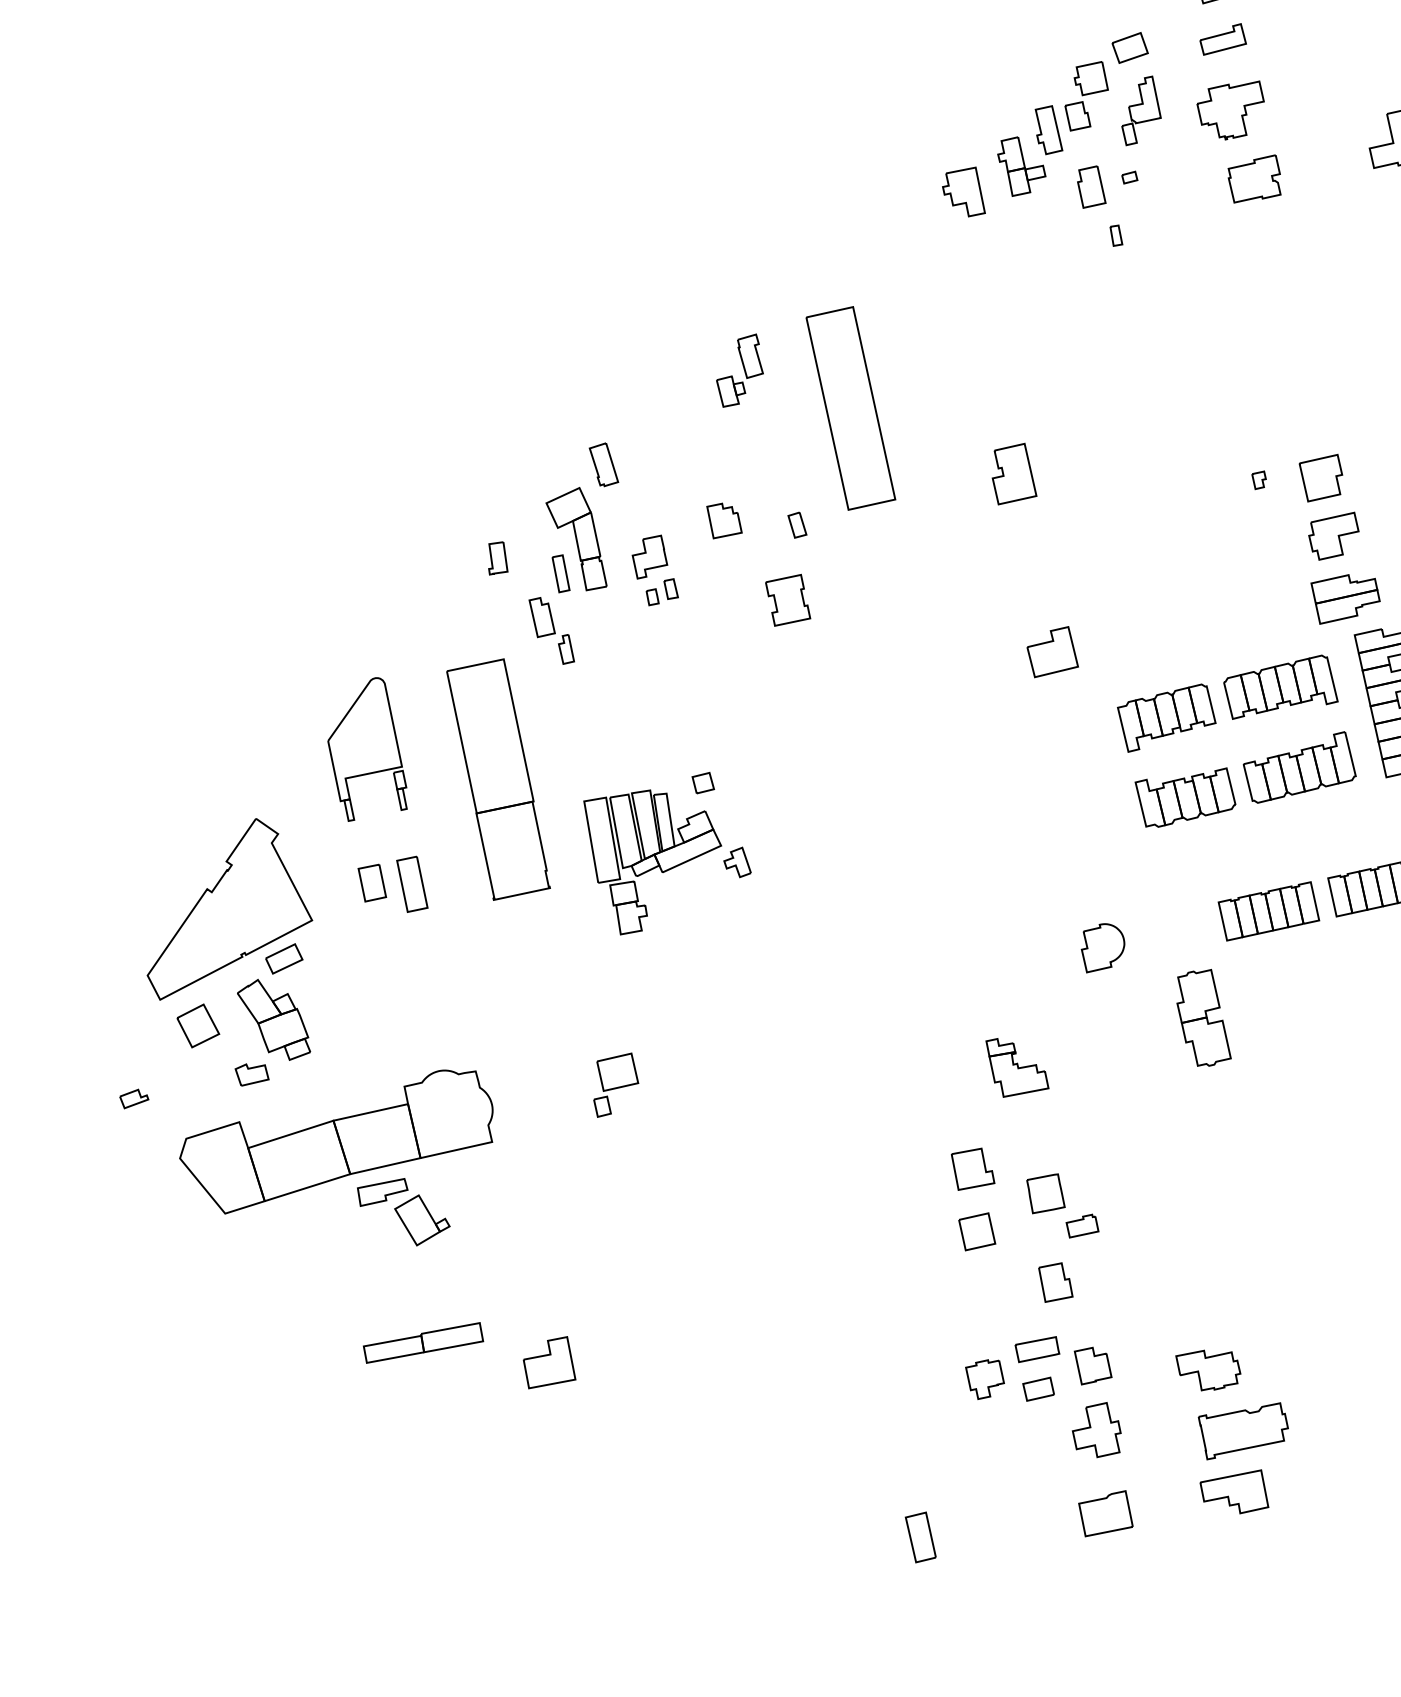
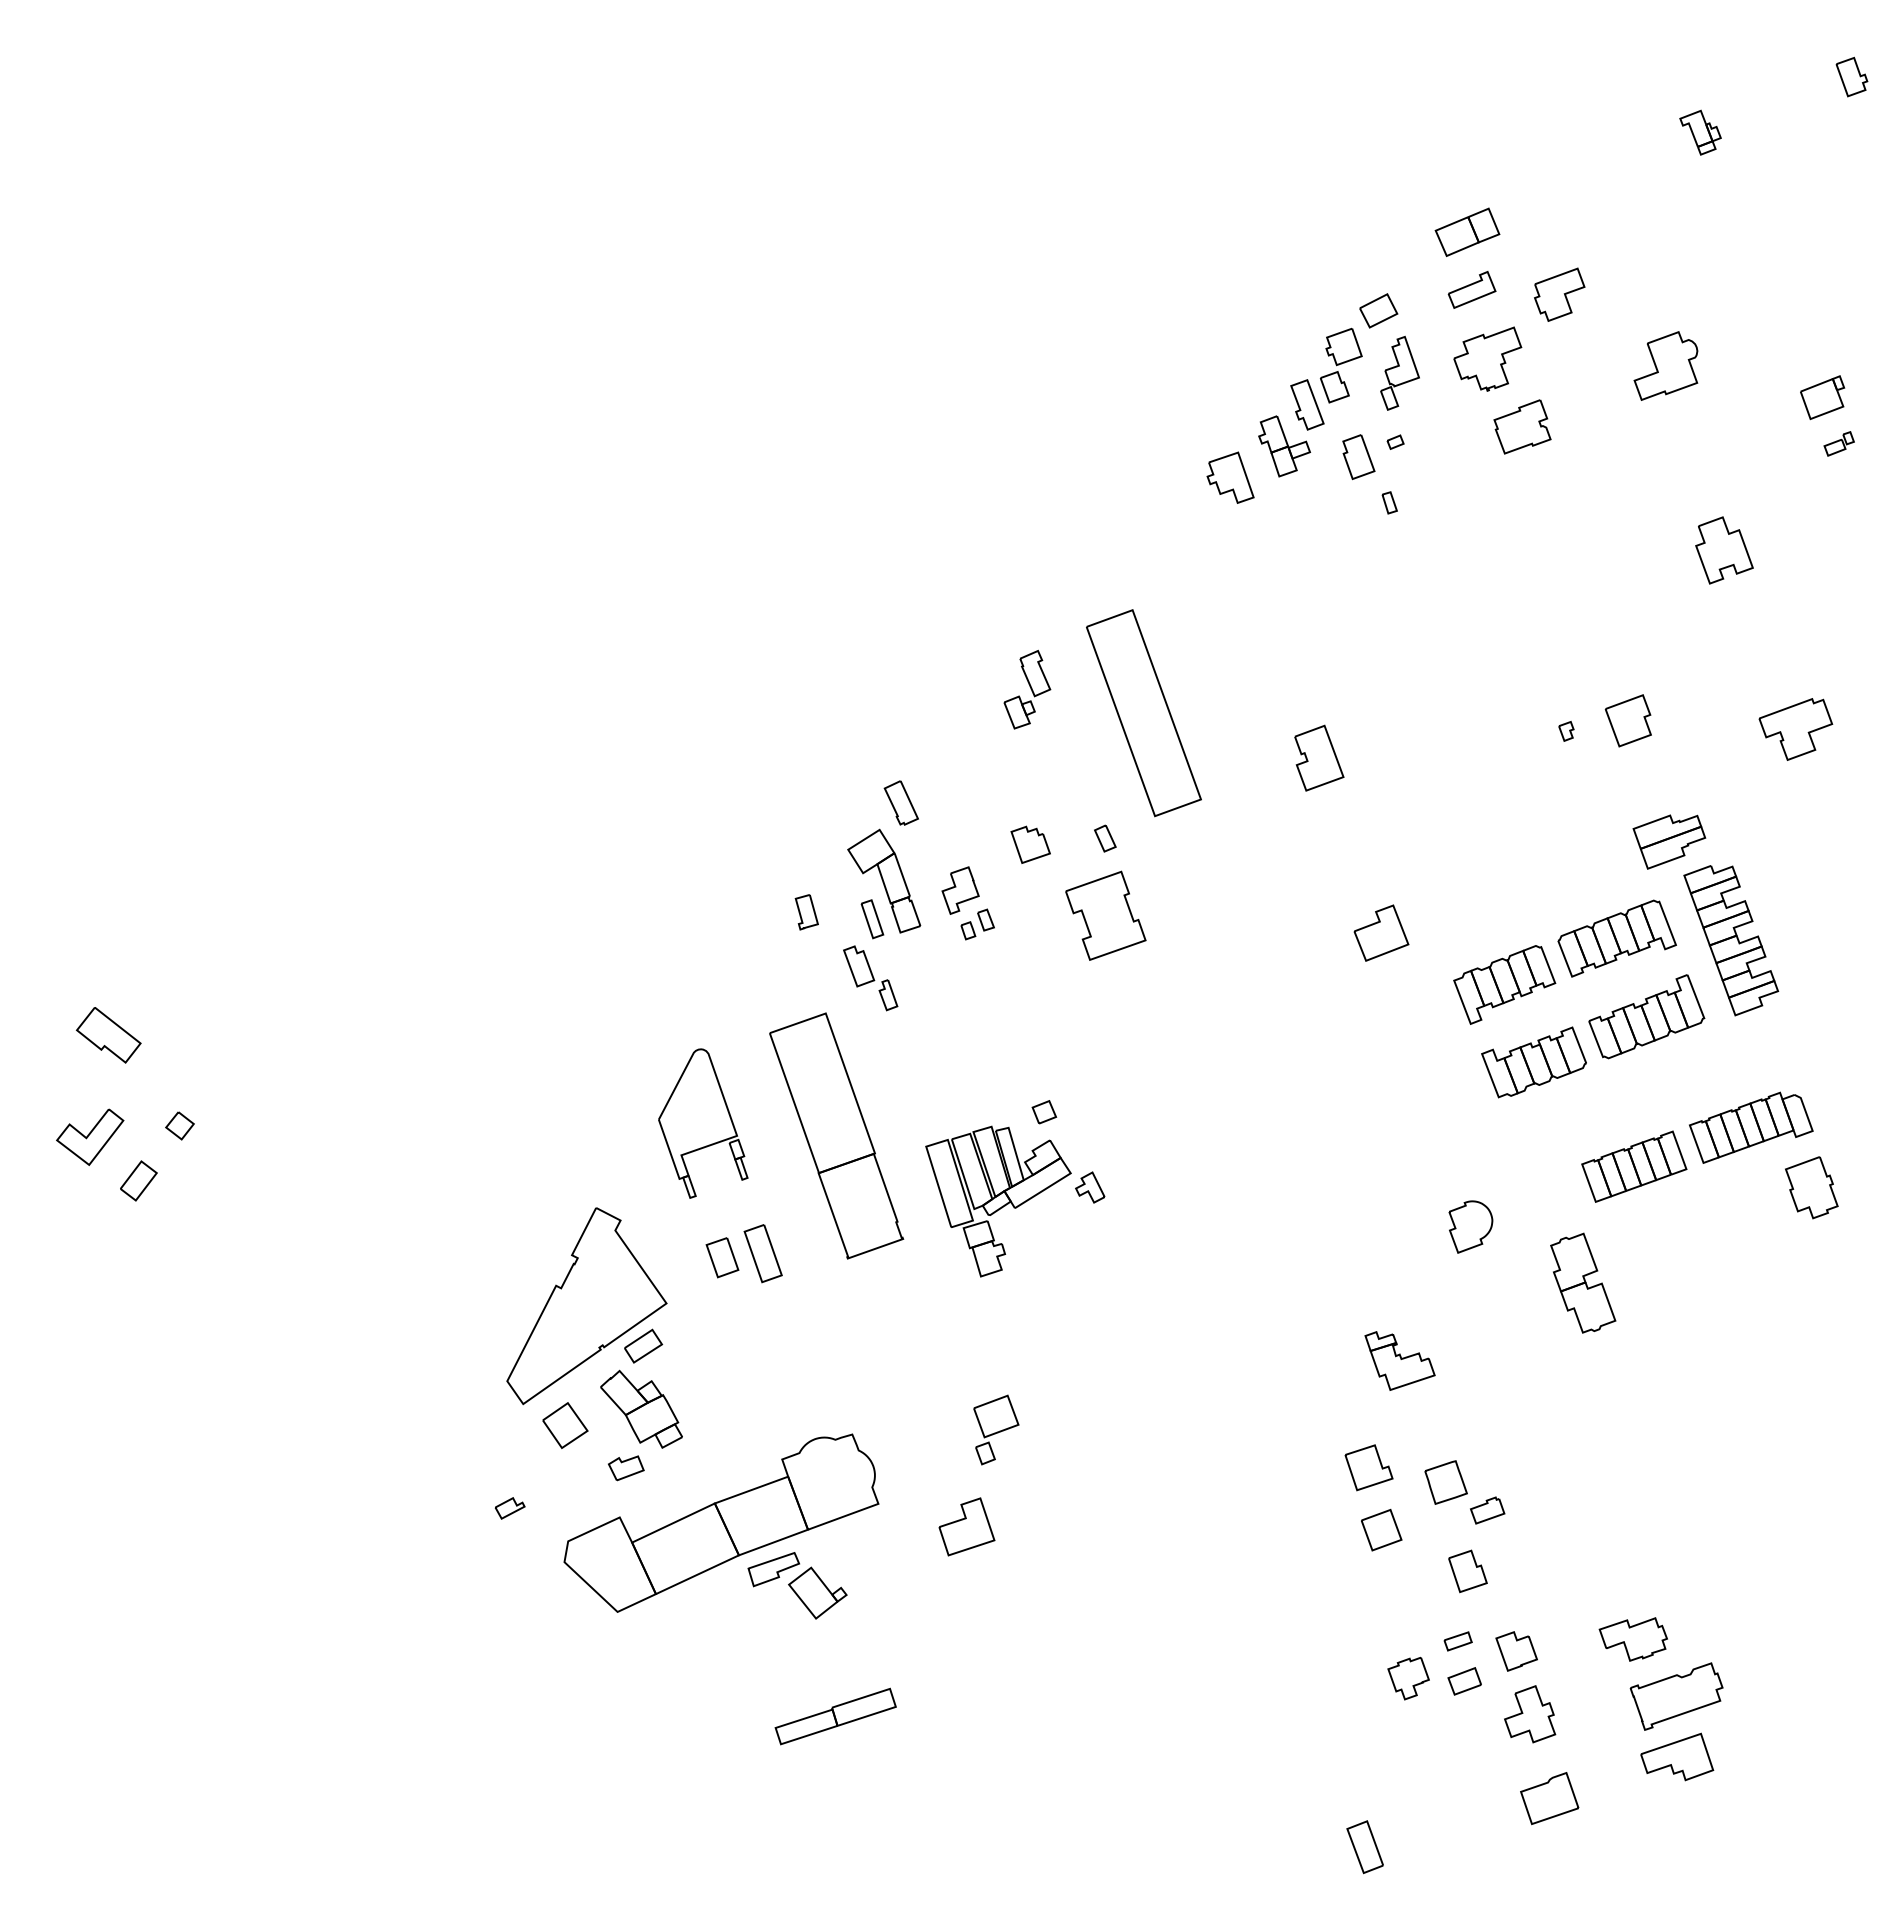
part: (1333, 535) -> (1559, 294), moved
part: (787, 599) -> (1105, 915), size x1.6
part: (1036, 1349) -> (1457, 1641), size x0.6
part: (550, 1362) -> (966, 1526), moved

